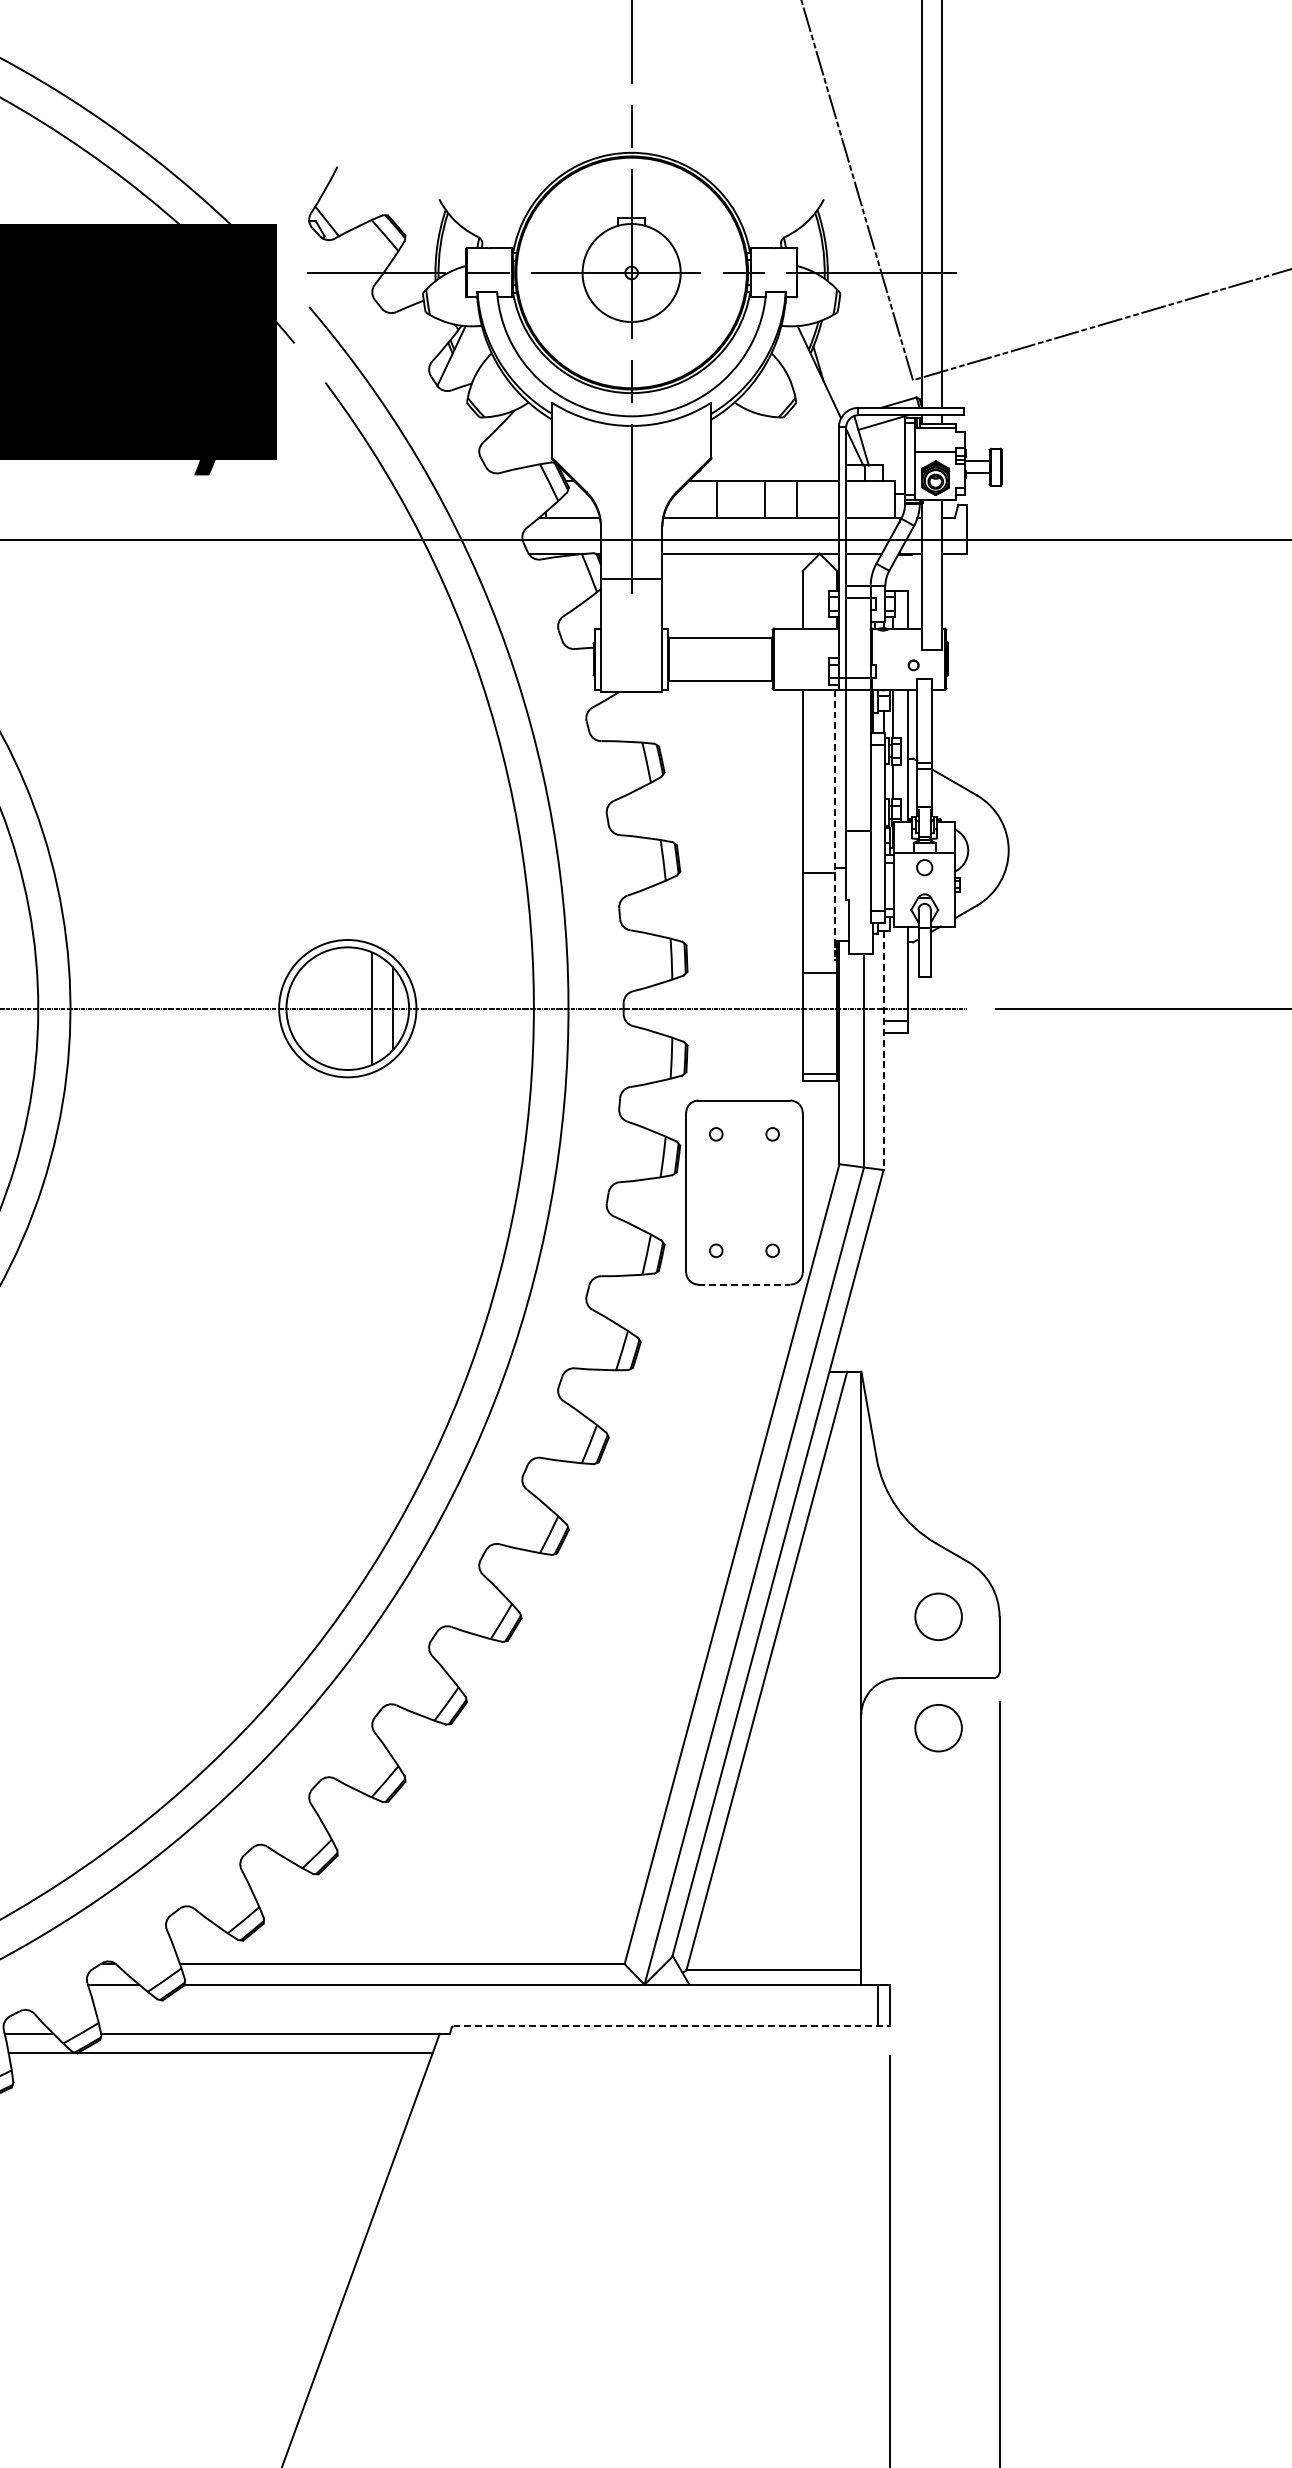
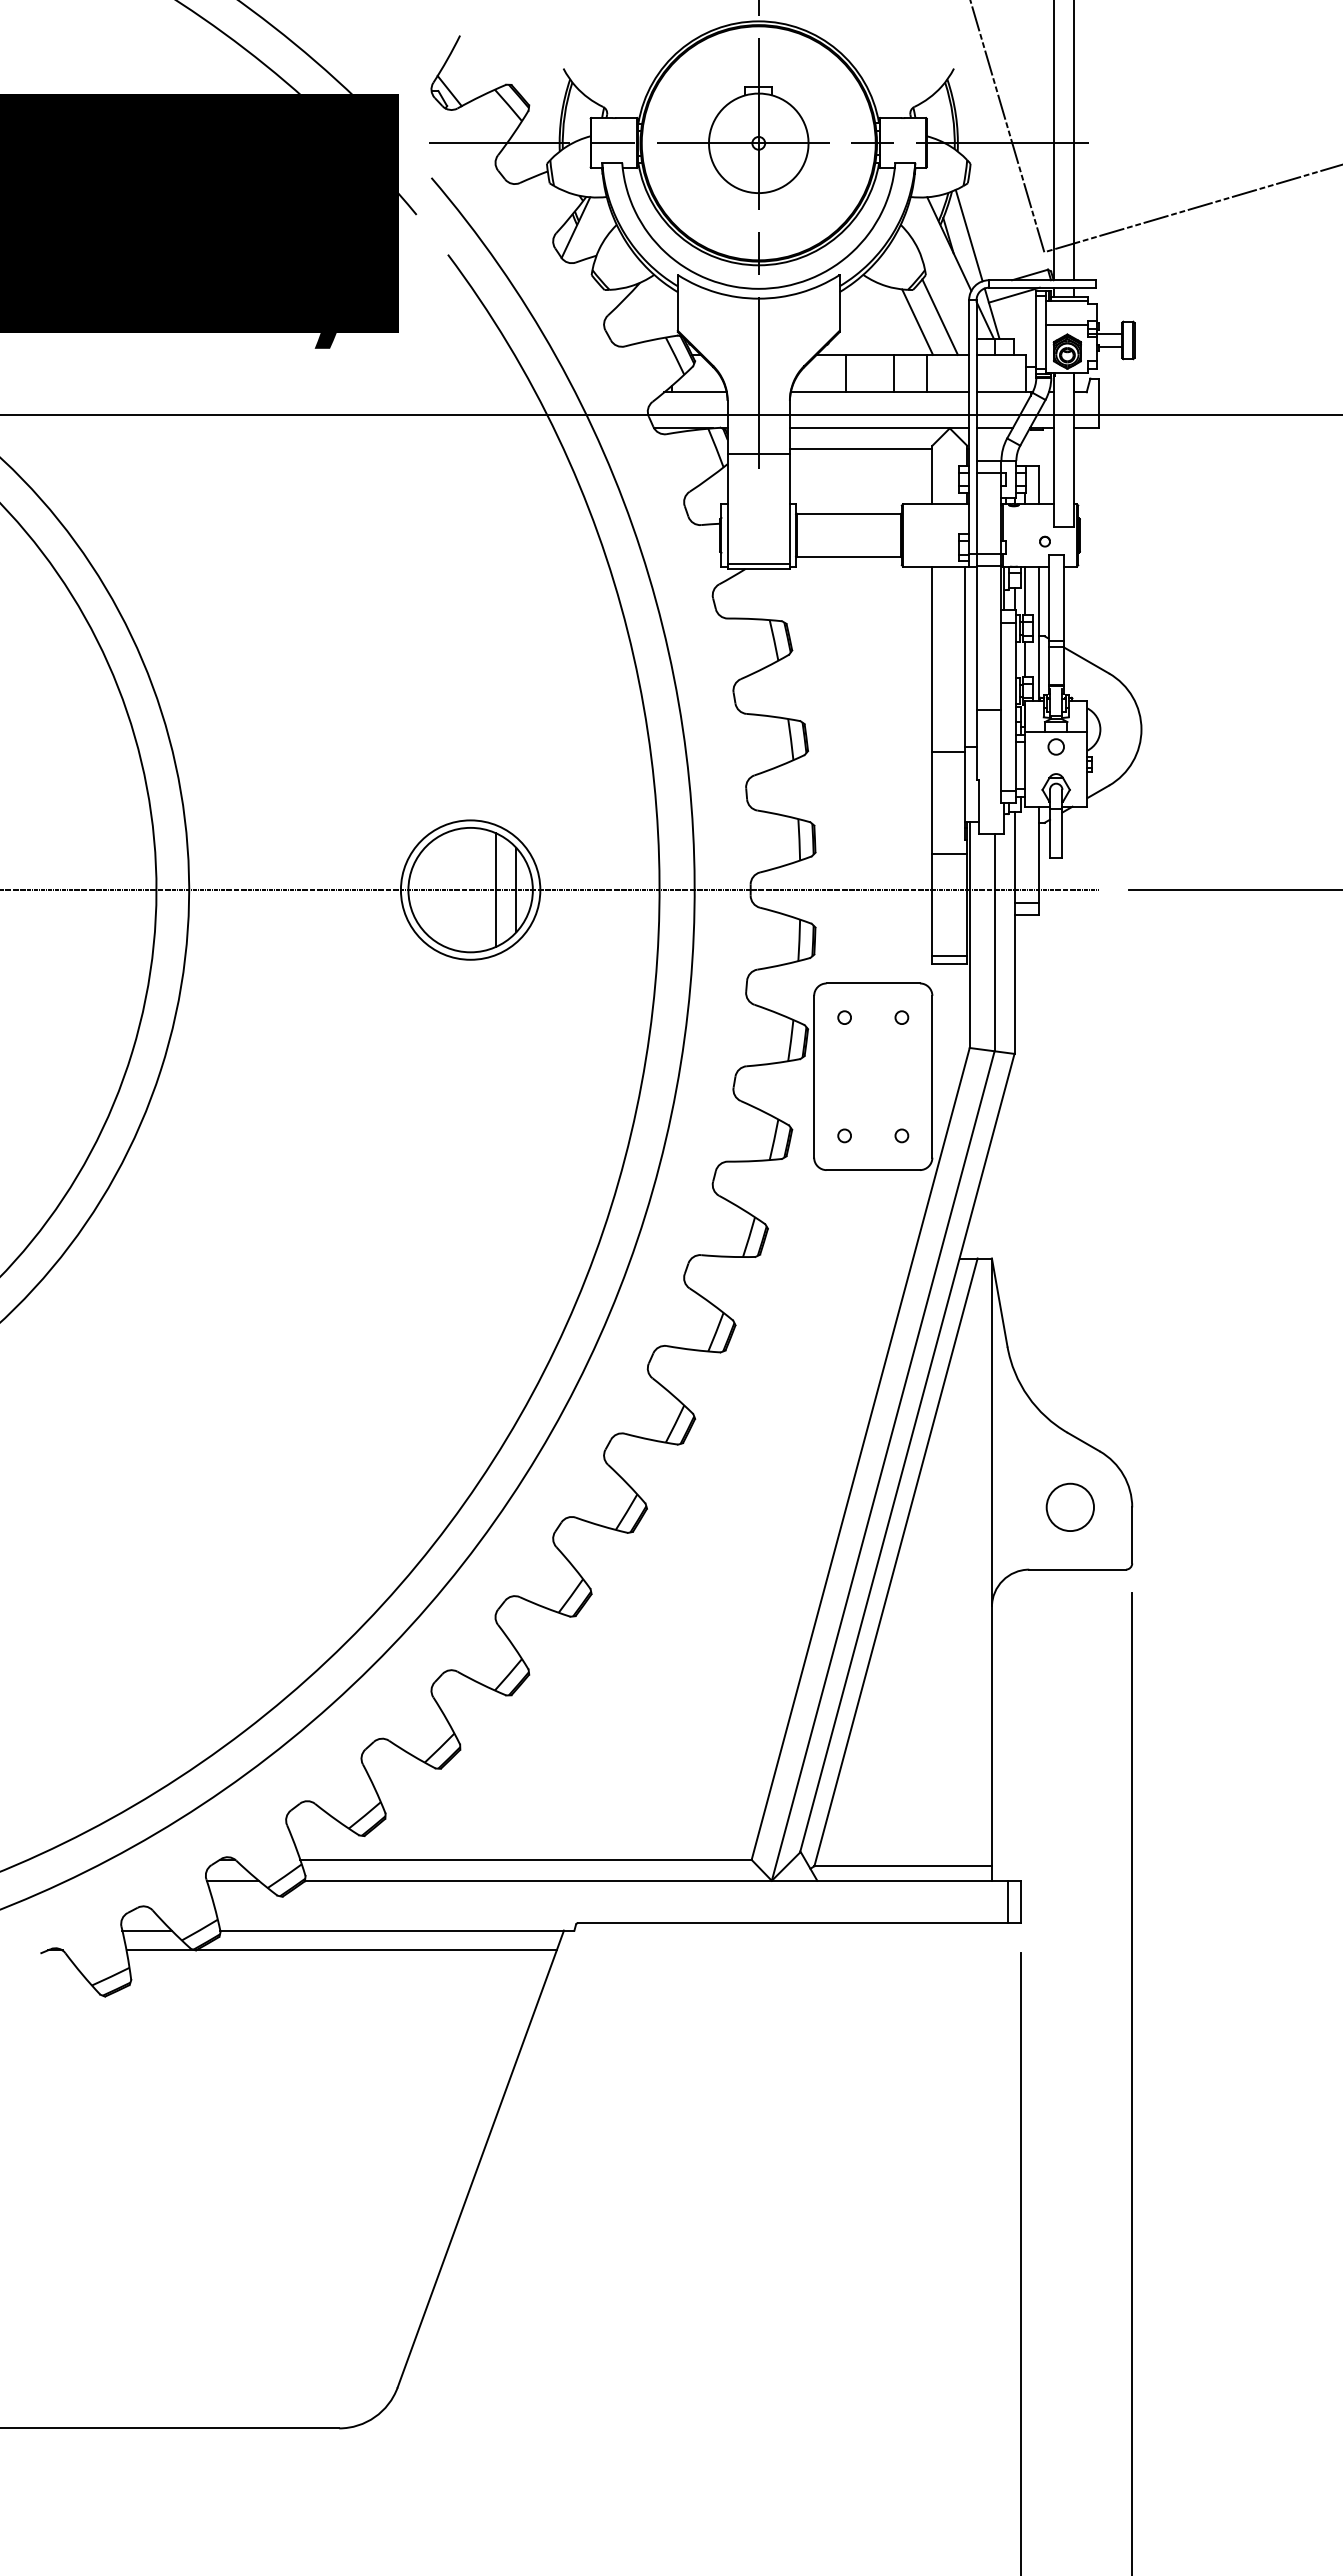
line: (838, 363) -> (968, 235), added
line: (809, 443) -> (939, 316), added
line: (788, 448) -> (917, 321), added
line: (731, 574) -> (860, 449), added
line: (631, 686) -> (758, 563), added
line: (834, 824) -> (964, 703), dashed -> solid
line: (883, 1051) -> (1014, 933), dashed -> solid
line: (744, 1284) -> (873, 1170), dashed -> solid
circle: (937, 1727) -> (1069, 1619), removed
line: (671, 2026) -> (799, 1923), dashed -> solid

